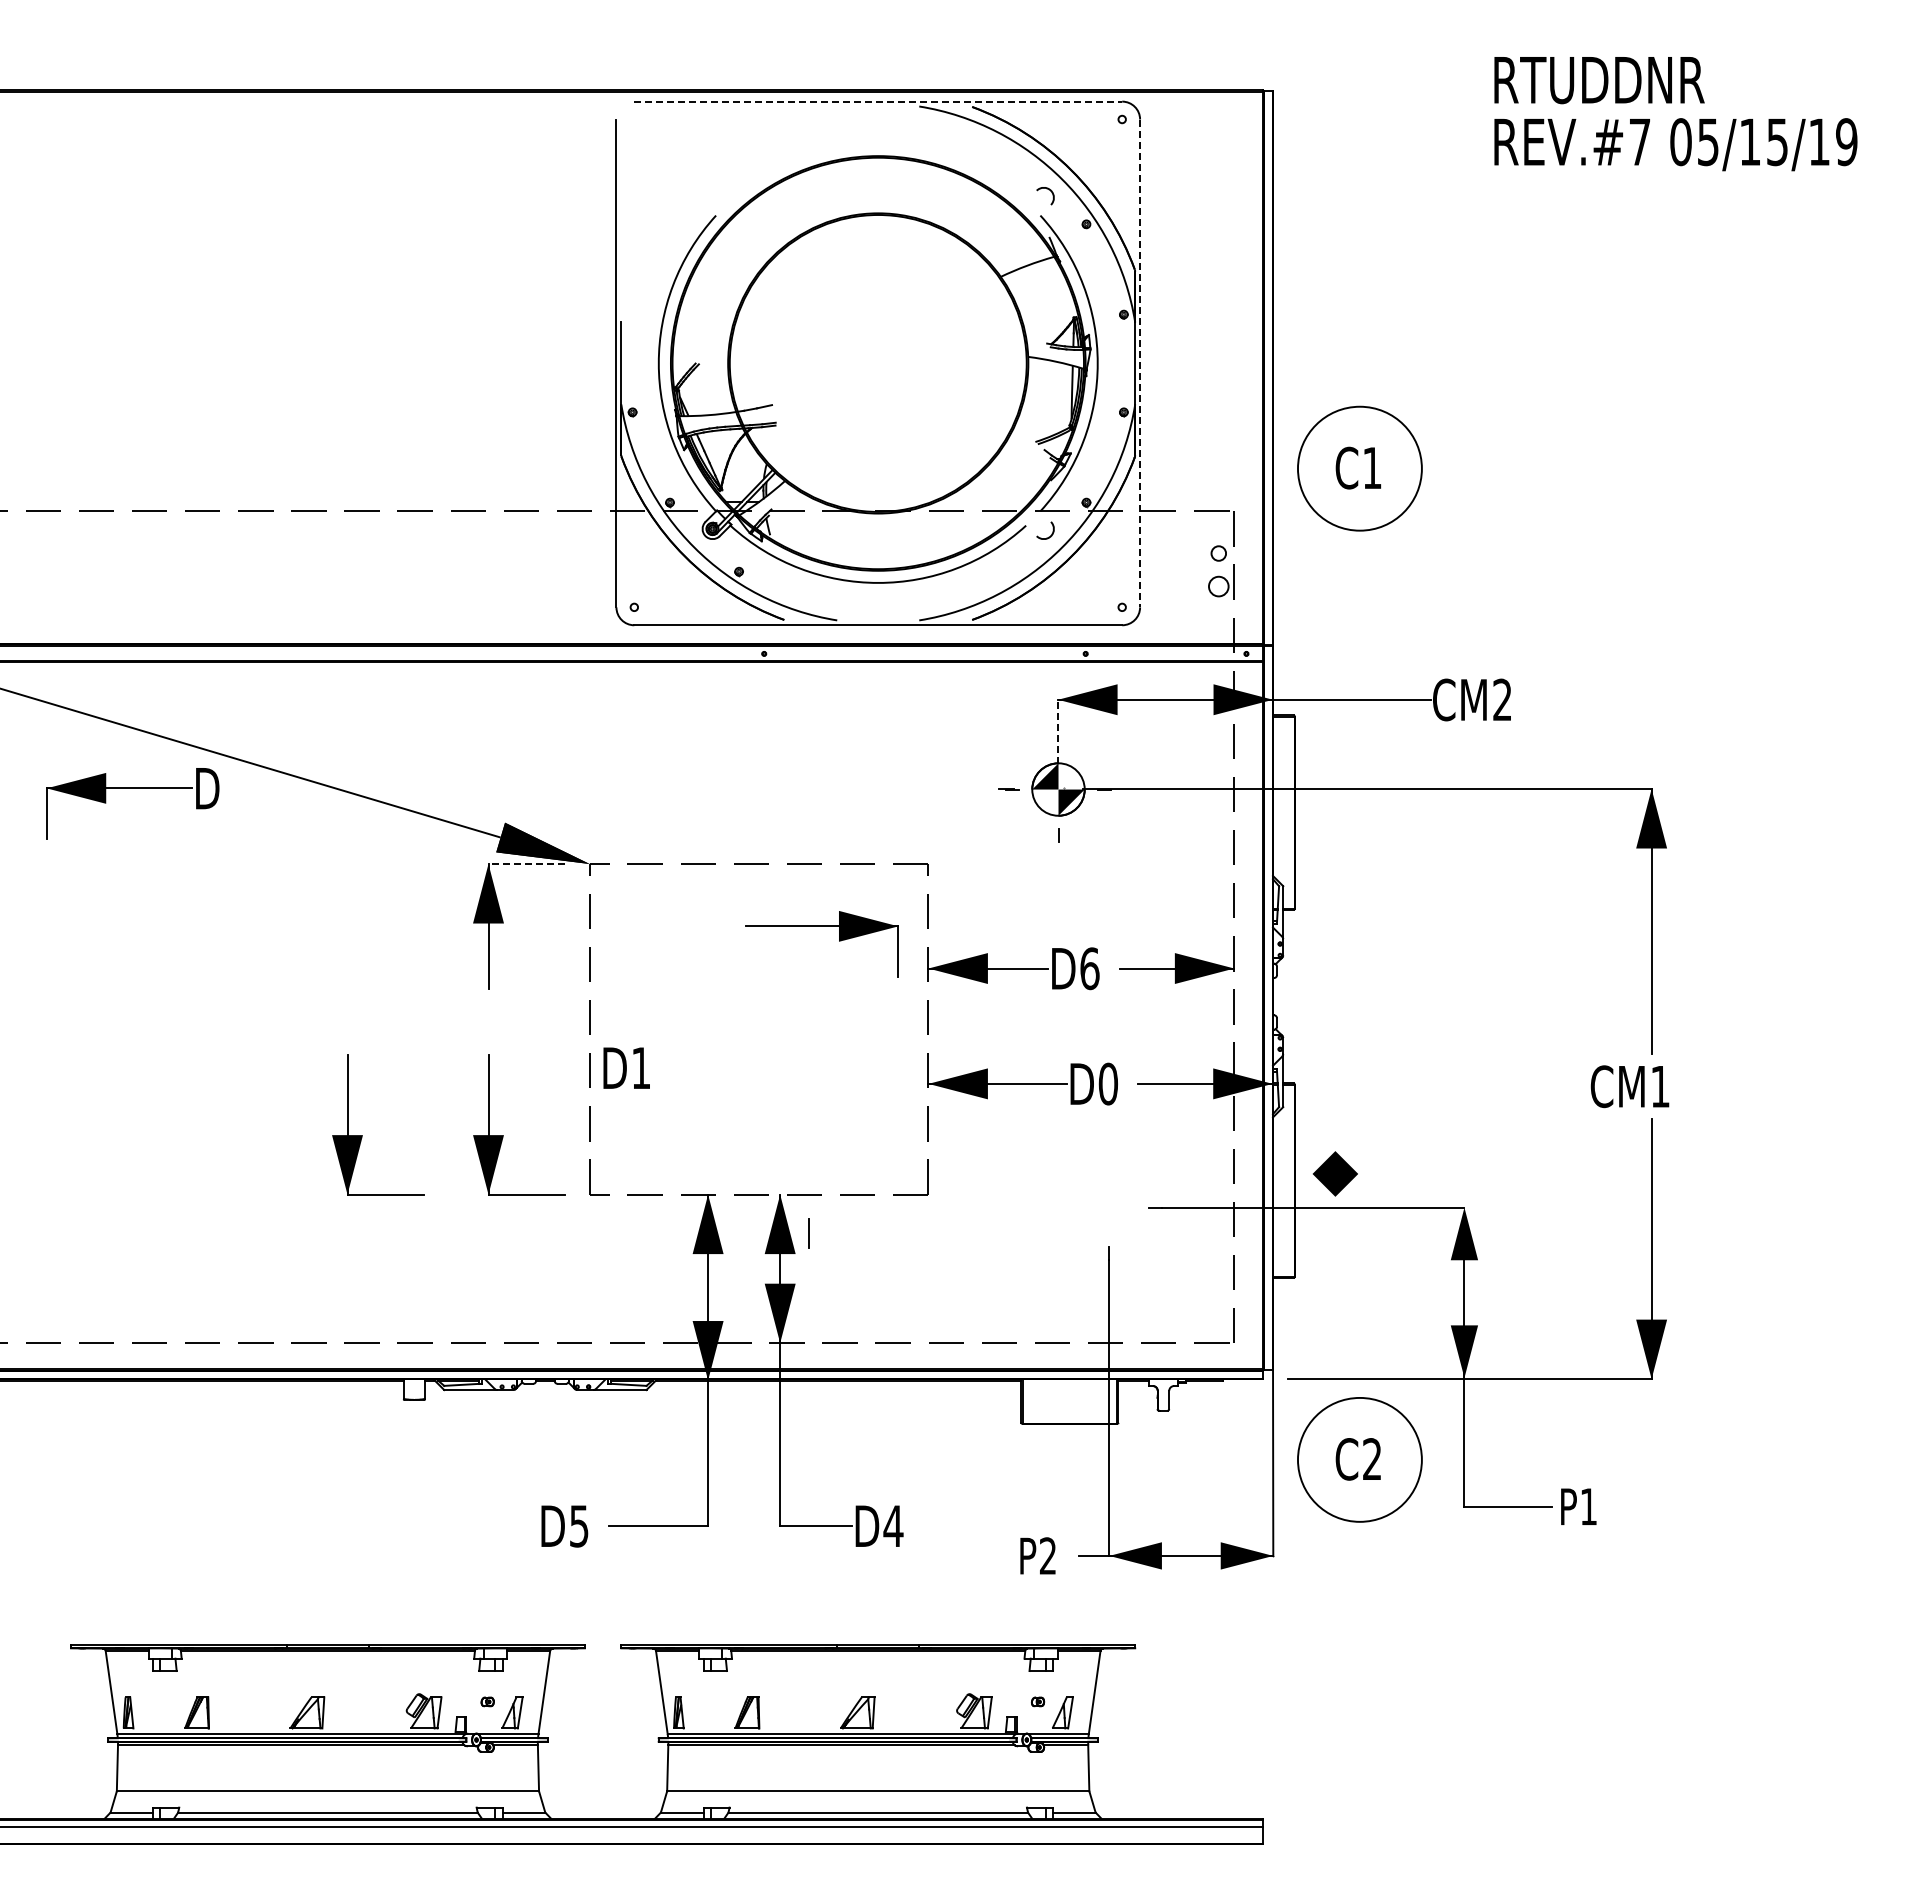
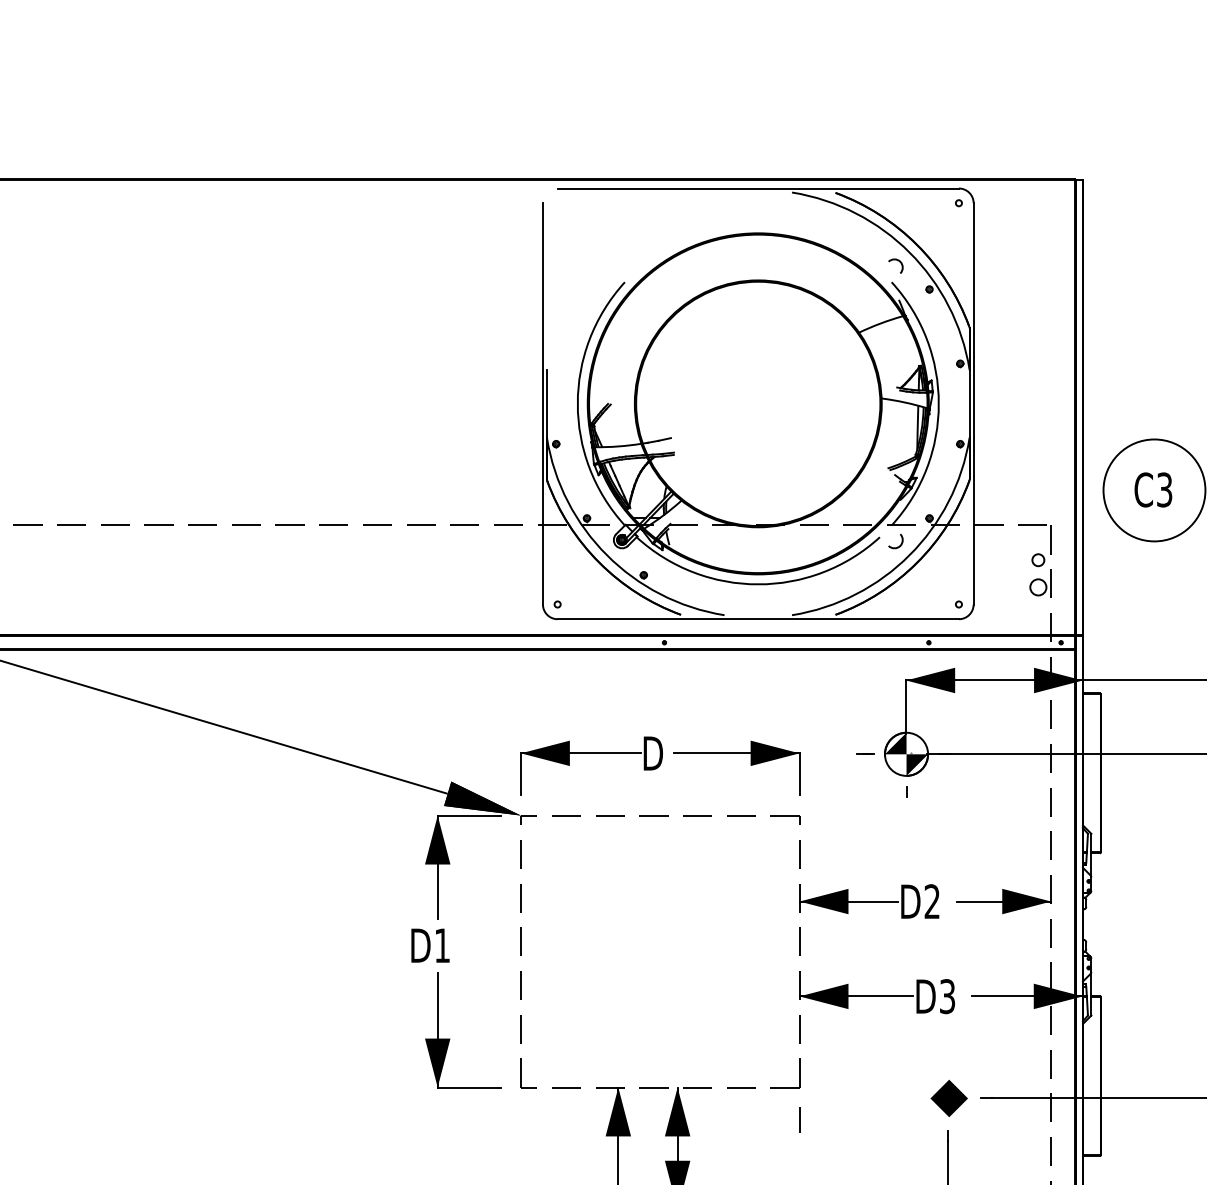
line: (878, 101) -> (758, 188), dashed -> solid
line: (1140, 363) -> (973, 403), dashed -> solid
text: (1372, 467) -> (1164, 489), C1 -> C3
line: (1058, 731) -> (906, 706), dashed -> solid
part: (132, 788) -> (591, 753), moved
line: (526, 864) -> (468, 815), dashed -> solid
part: (821, 926) -> (736, 753), moved
text: (1089, 968) -> (932, 901), D6 -> D2
text: (626, 1067) -> (430, 945), moved
text: (1107, 1083) -> (946, 996), D0 -> D3
part: (362, 1135) -> (334, 1038), removed
part: (1334, 1173) -> (948, 1098), moved
line: (808, 1233) -> (798, 1119), moved

